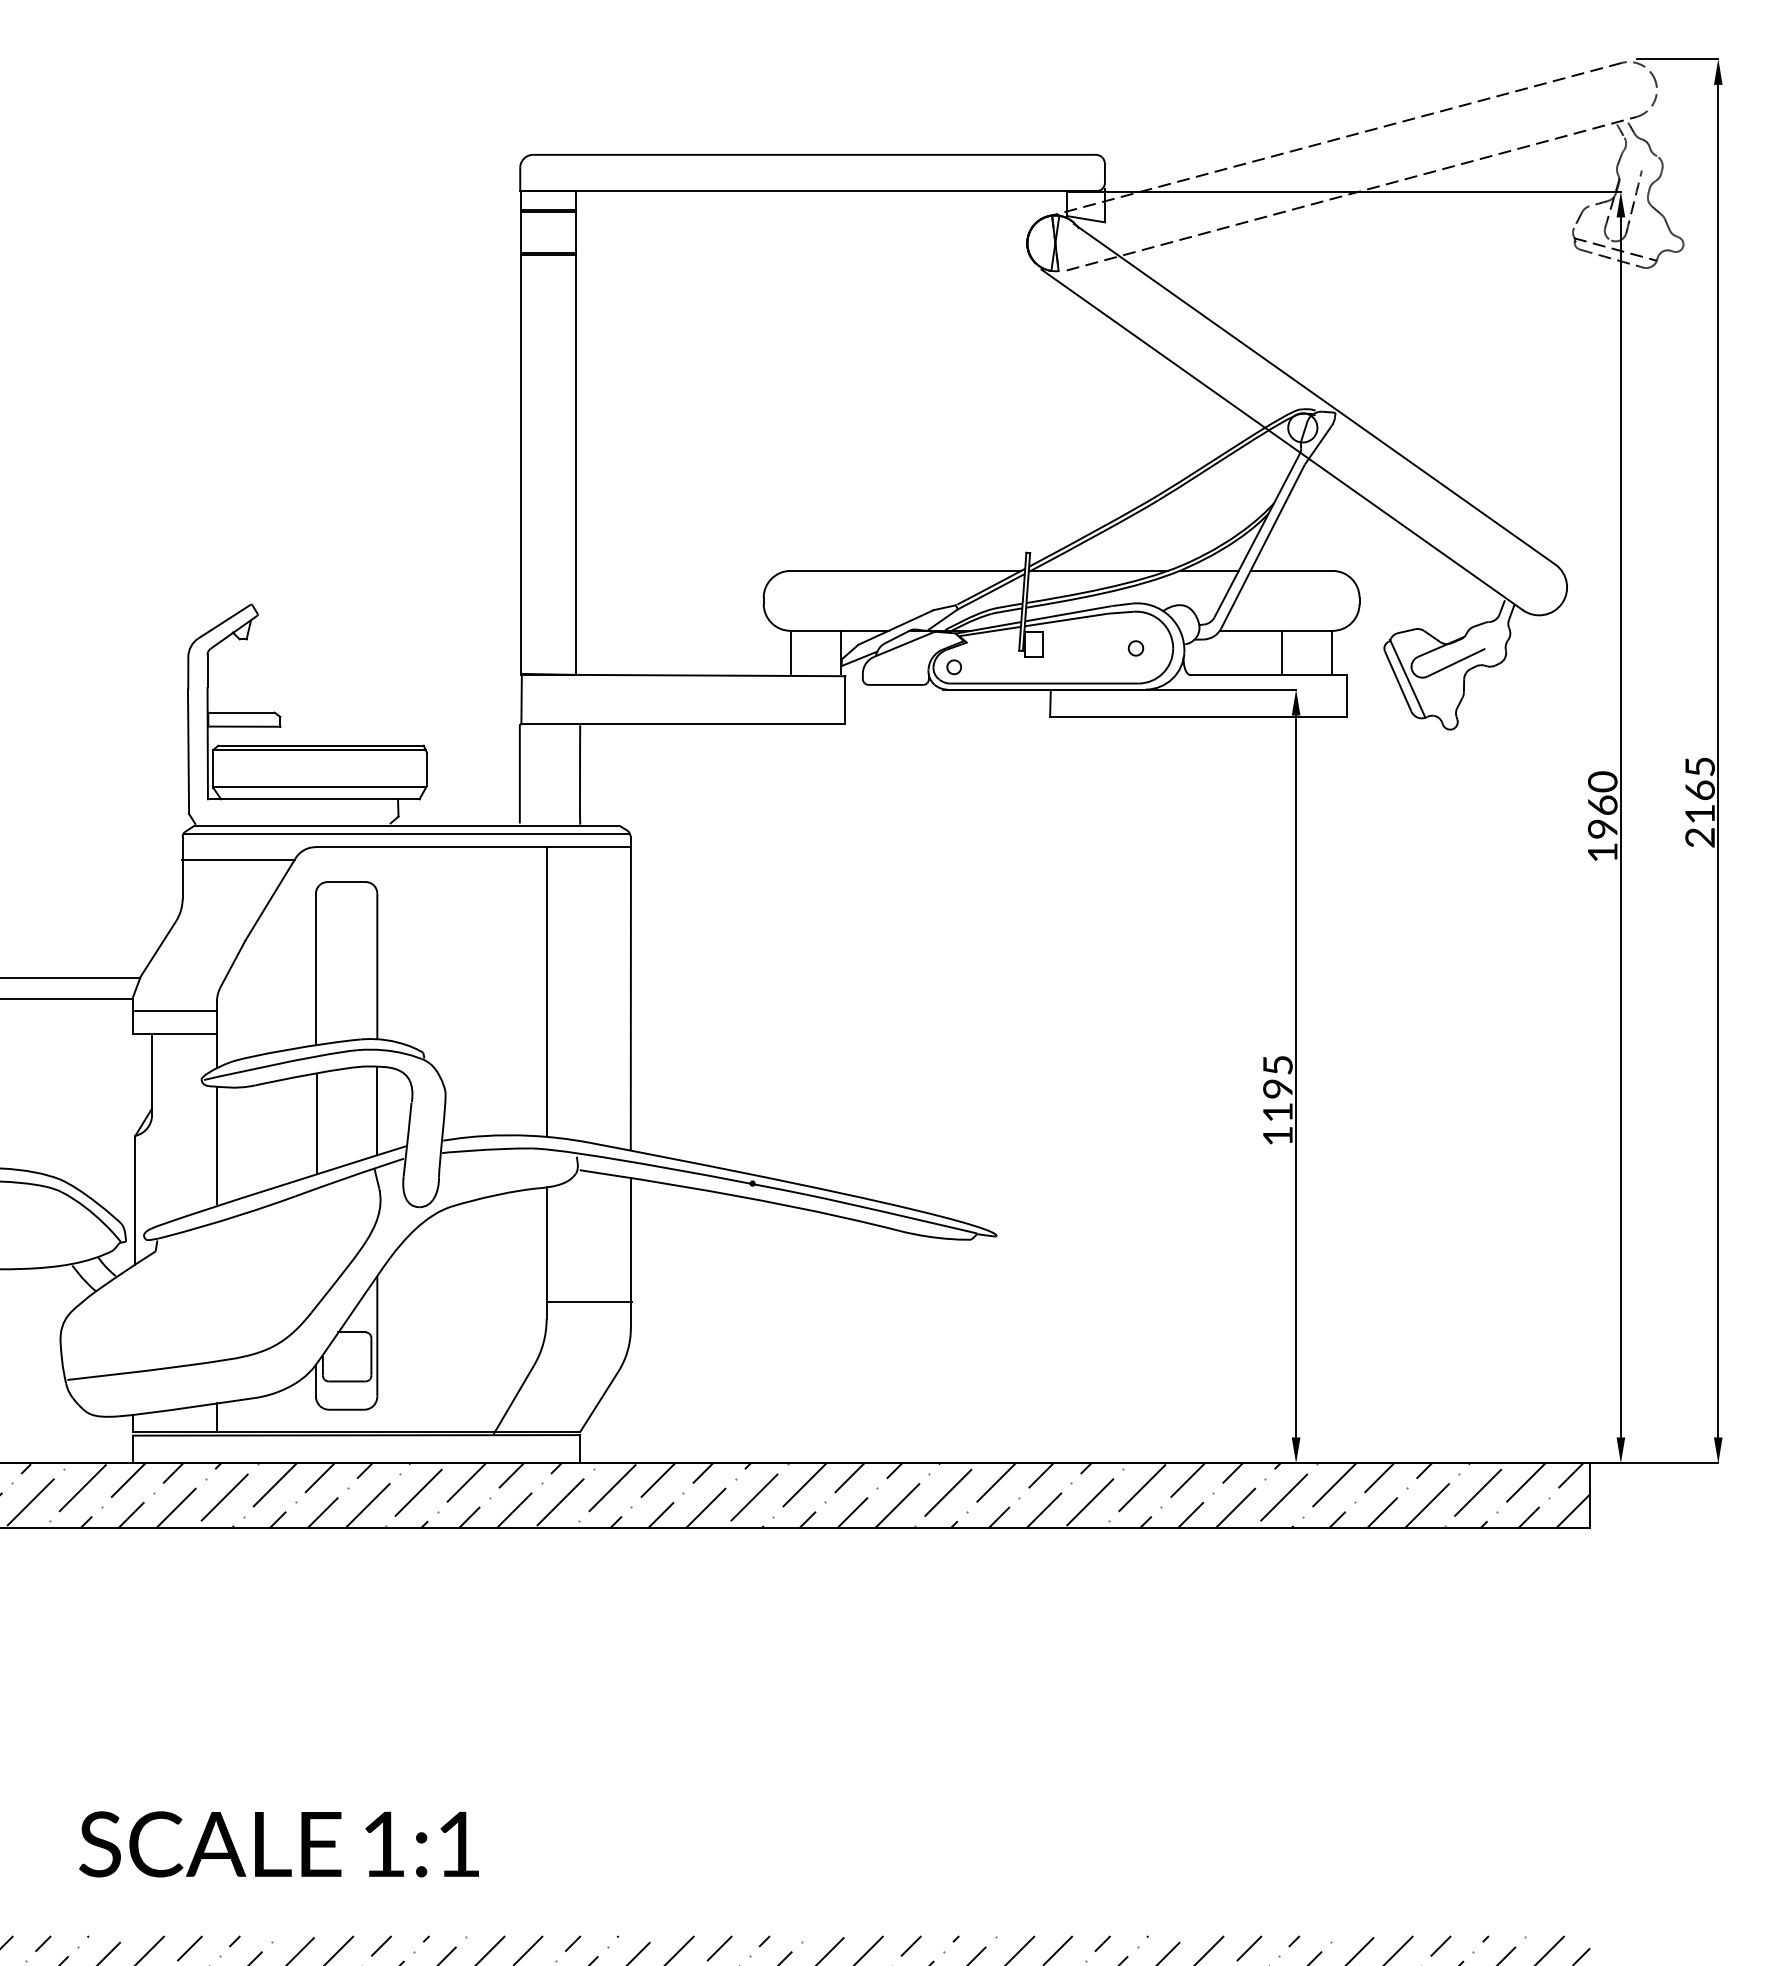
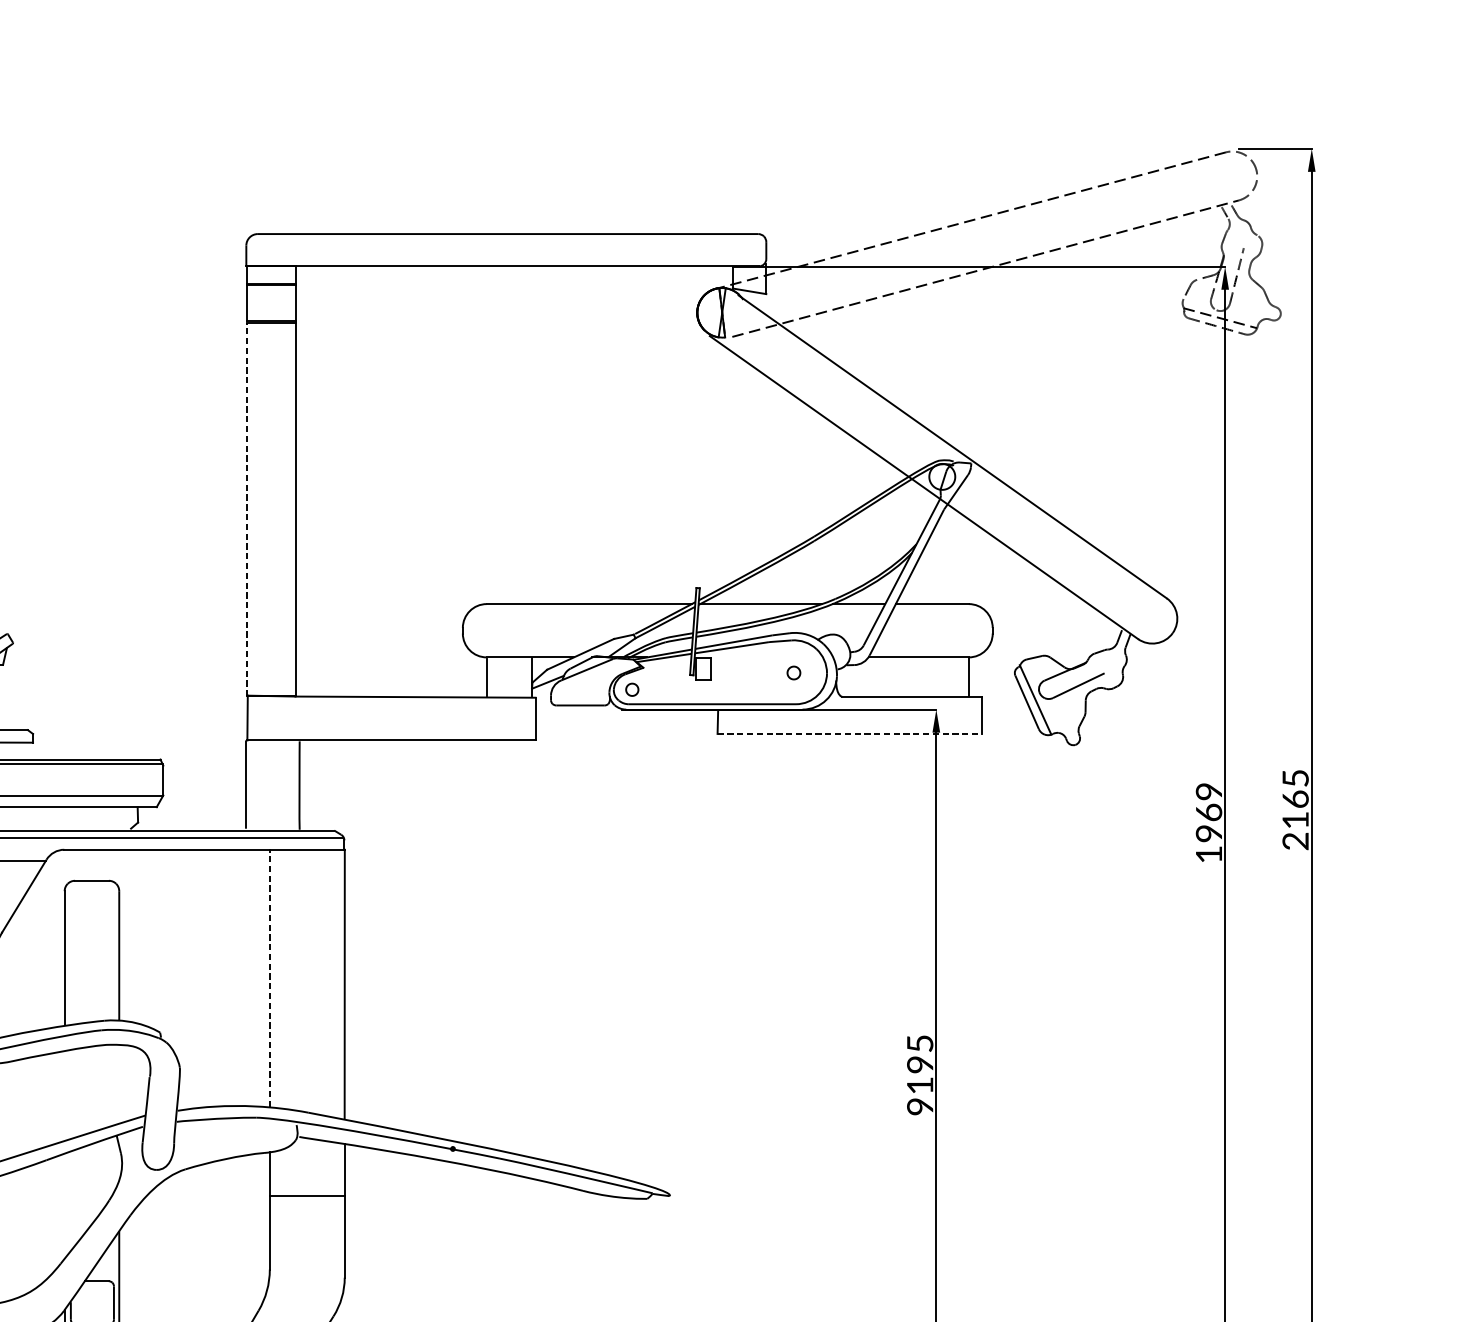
line: (521, 464) -> (247, 509), solid -> dashed
line: (1282, 652) -> (924, 676), removed
line: (1199, 716) -> (850, 733), solid -> dashed
text: (1603, 781) -> (1209, 791), 1960 -> 1969
line: (546, 991) -> (269, 978), solid -> dashed
line: (377, 1110) -> (119, 1083), removed
line: (316, 1123) -> (65, 1095), removed
text: (1277, 1135) -> (919, 1106), 1195 -> 9195
line: (589, 1302) -> (307, 1195), moved

